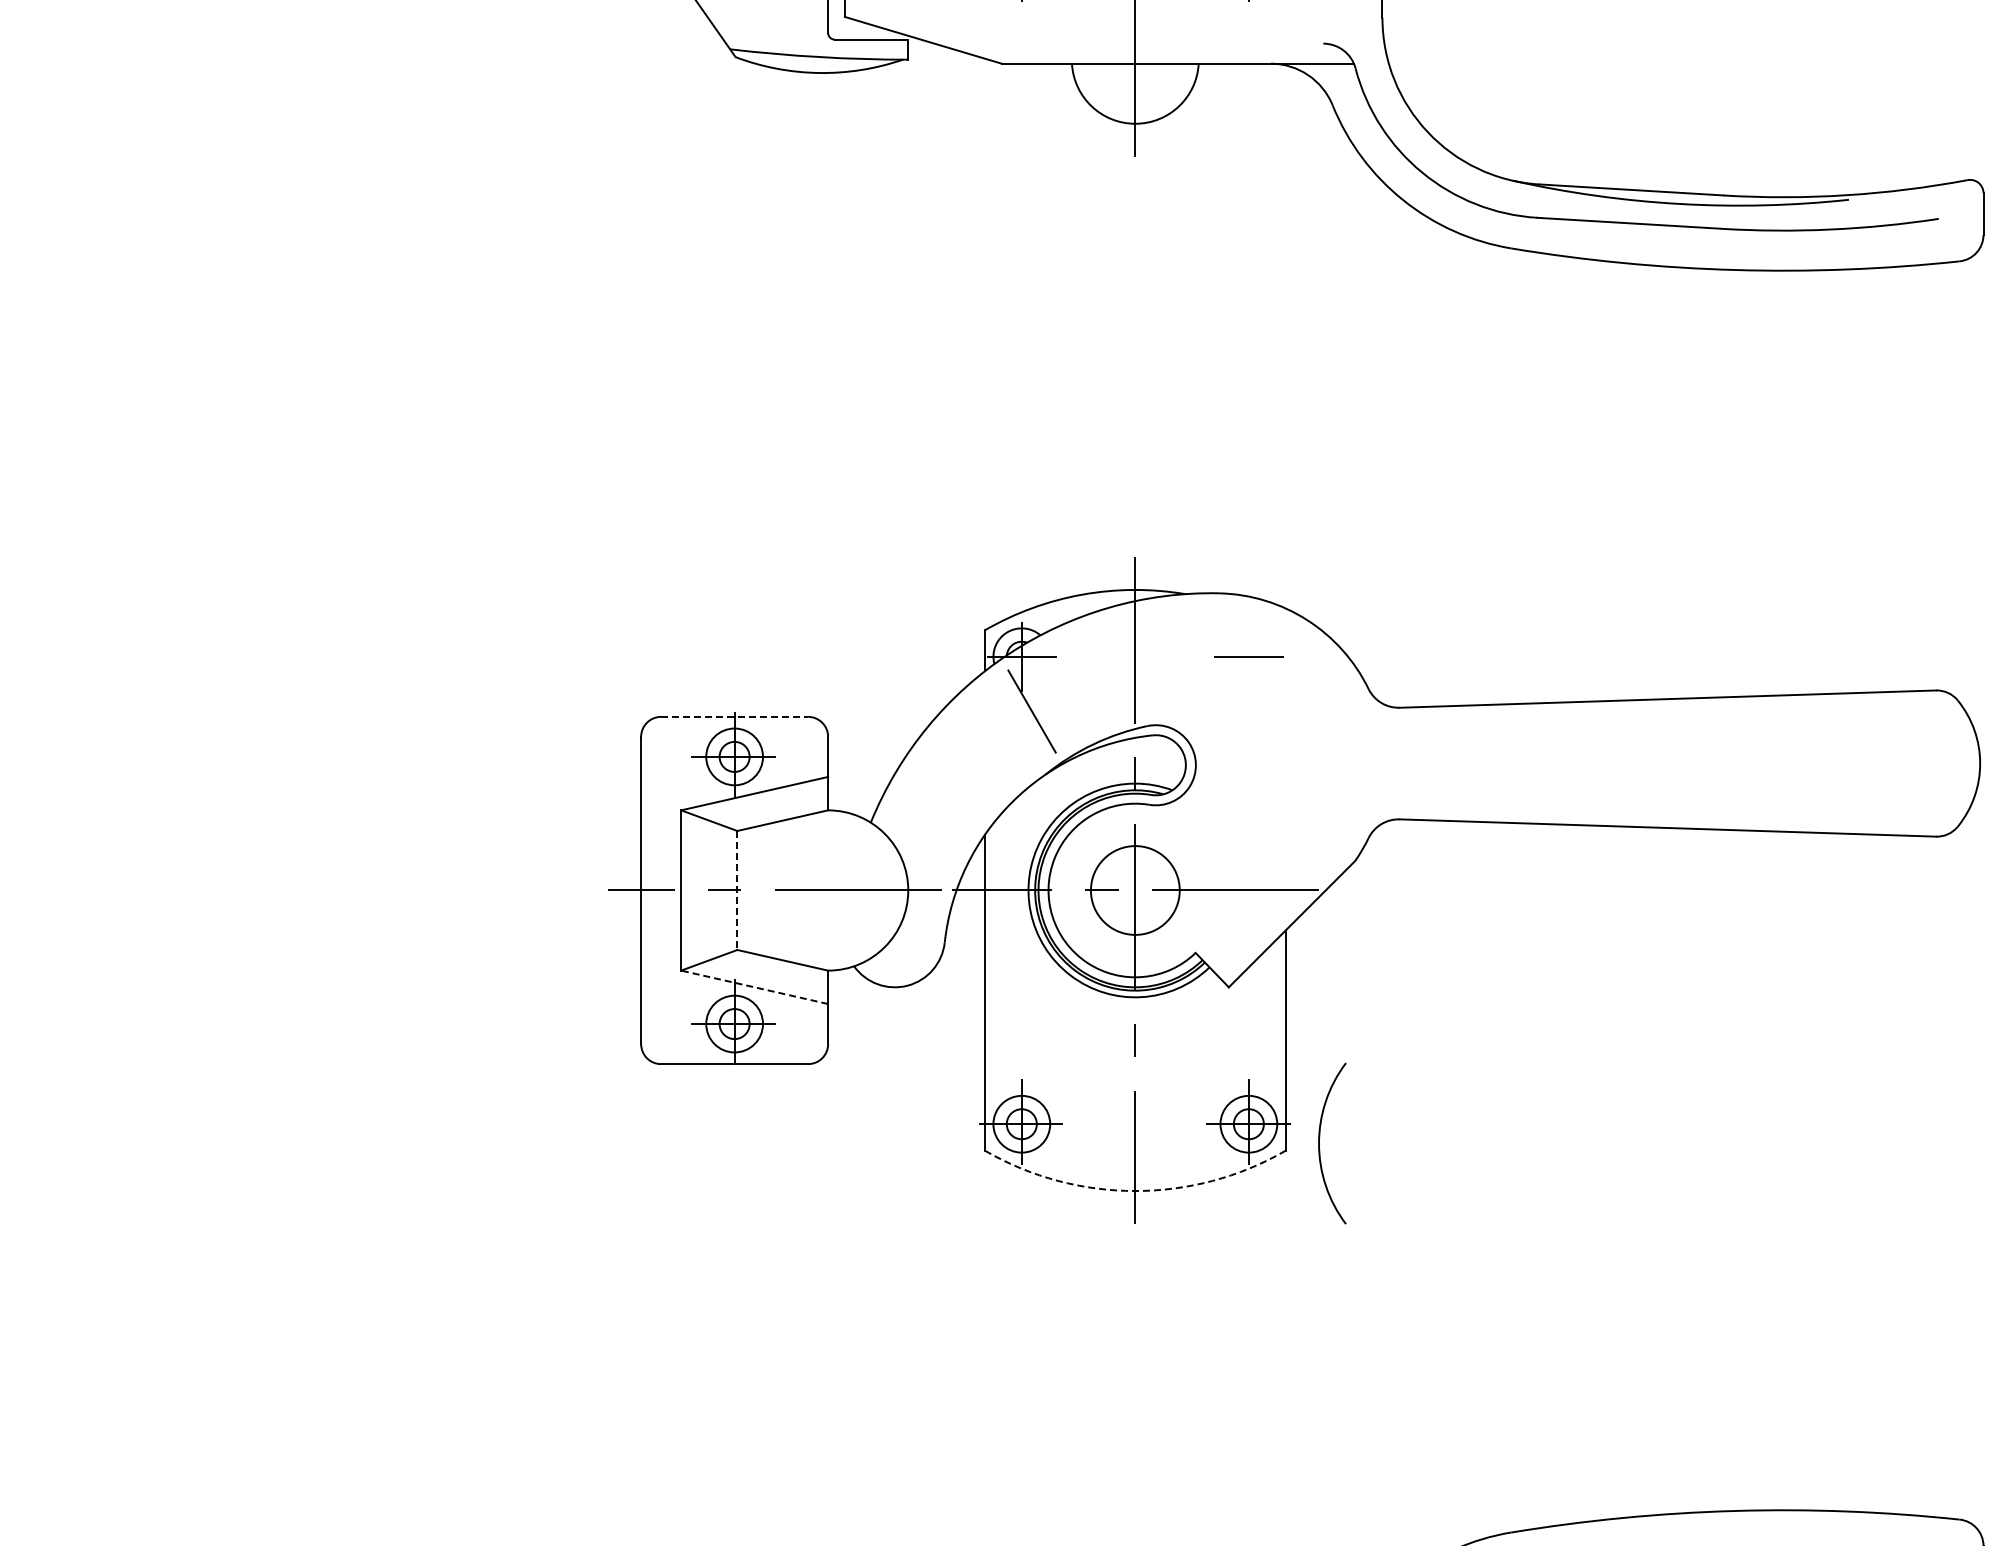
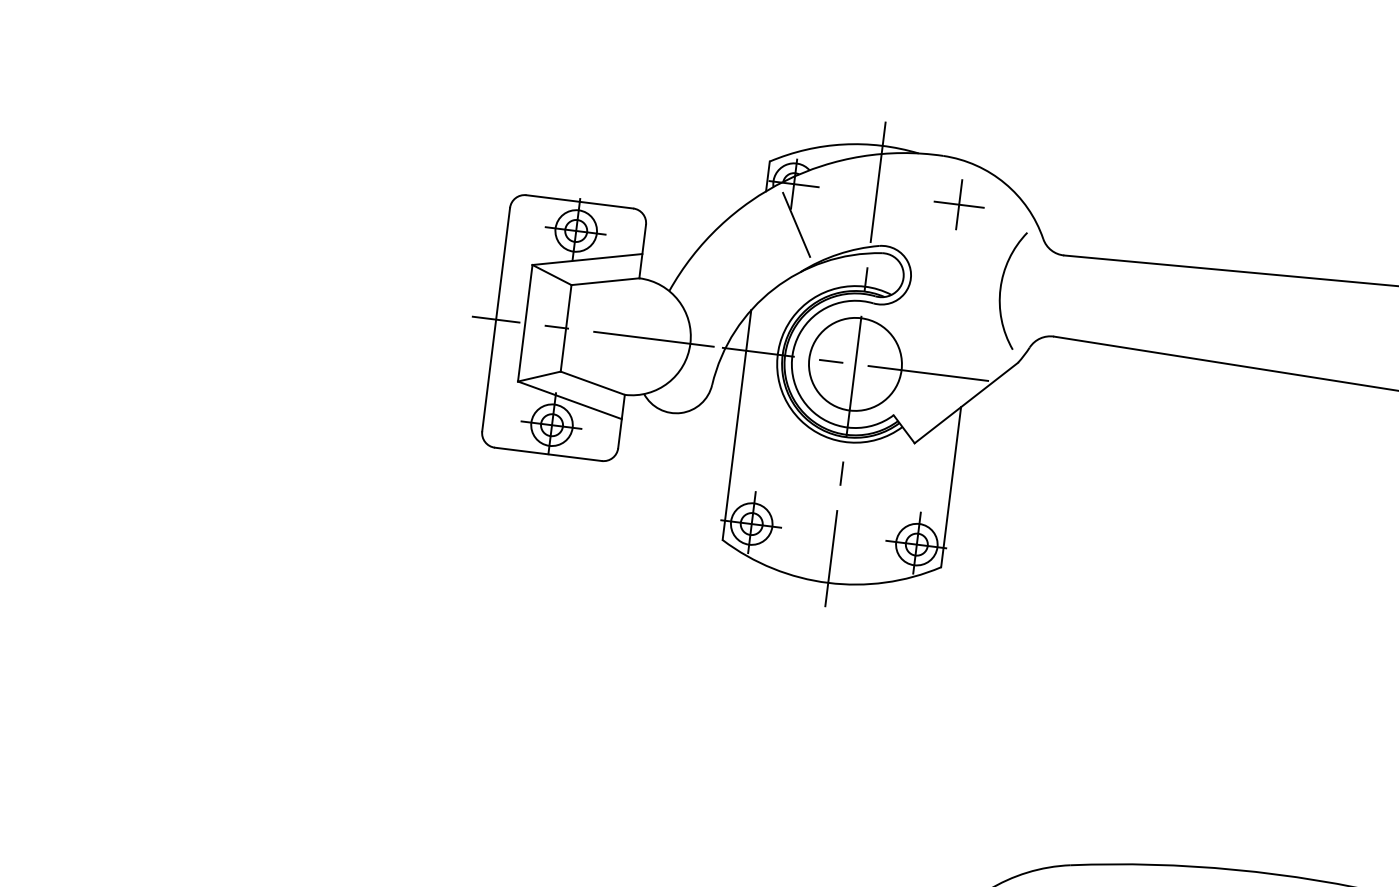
line: (1248, 656) -> (958, 204), added
line: (735, 716) -> (580, 201), dashed -> solid
line: (737, 890) -> (566, 328), dashed -> solid
circle: (1134, 890) -> (854, 364), size x1.43
line: (754, 987) -> (569, 400), dashed -> solid
arc: (1319, 1143) -> (1000, 288), moved
arc: (1135, 1191) -> (828, 583), dashed -> solid

